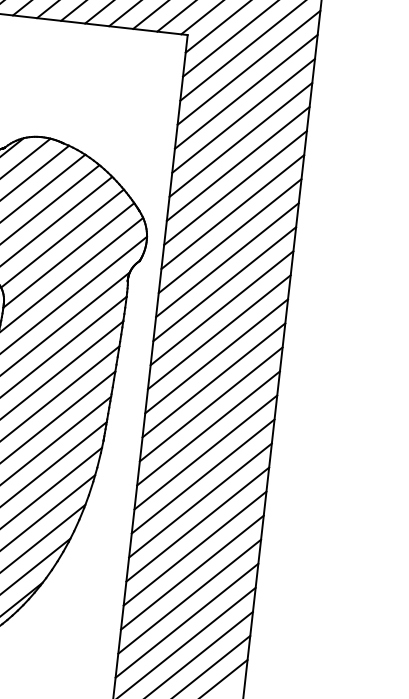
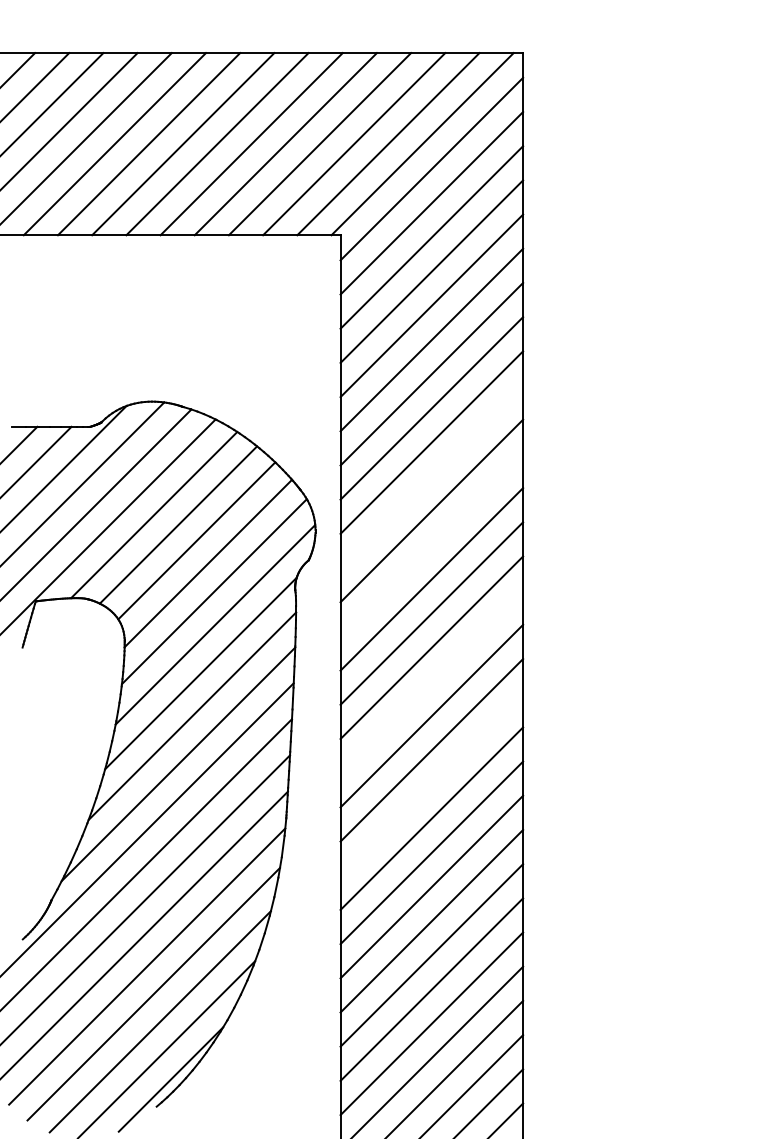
line: (232, 211) -> (431, 476), removed
line: (227, 259) -> (431, 544), removed
line: (216, 356) -> (431, 681), removed
line: (208, 428) -> (431, 784), removed

